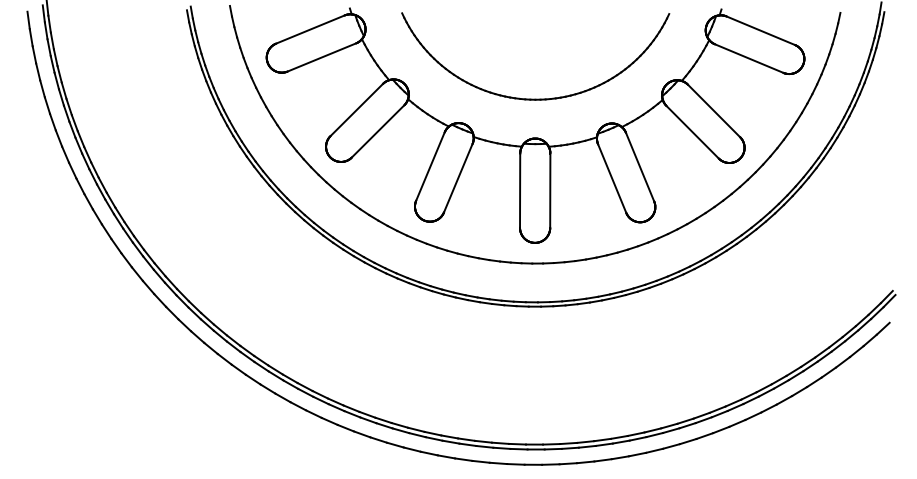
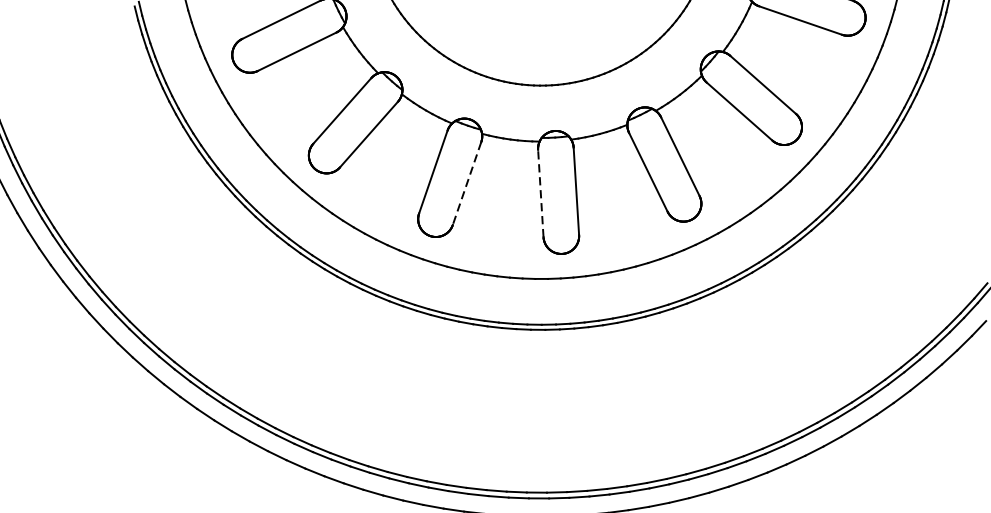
line: (458, 178) -> (467, 183), solid -> dashed
line: (520, 190) -> (541, 193), solid -> dashed

